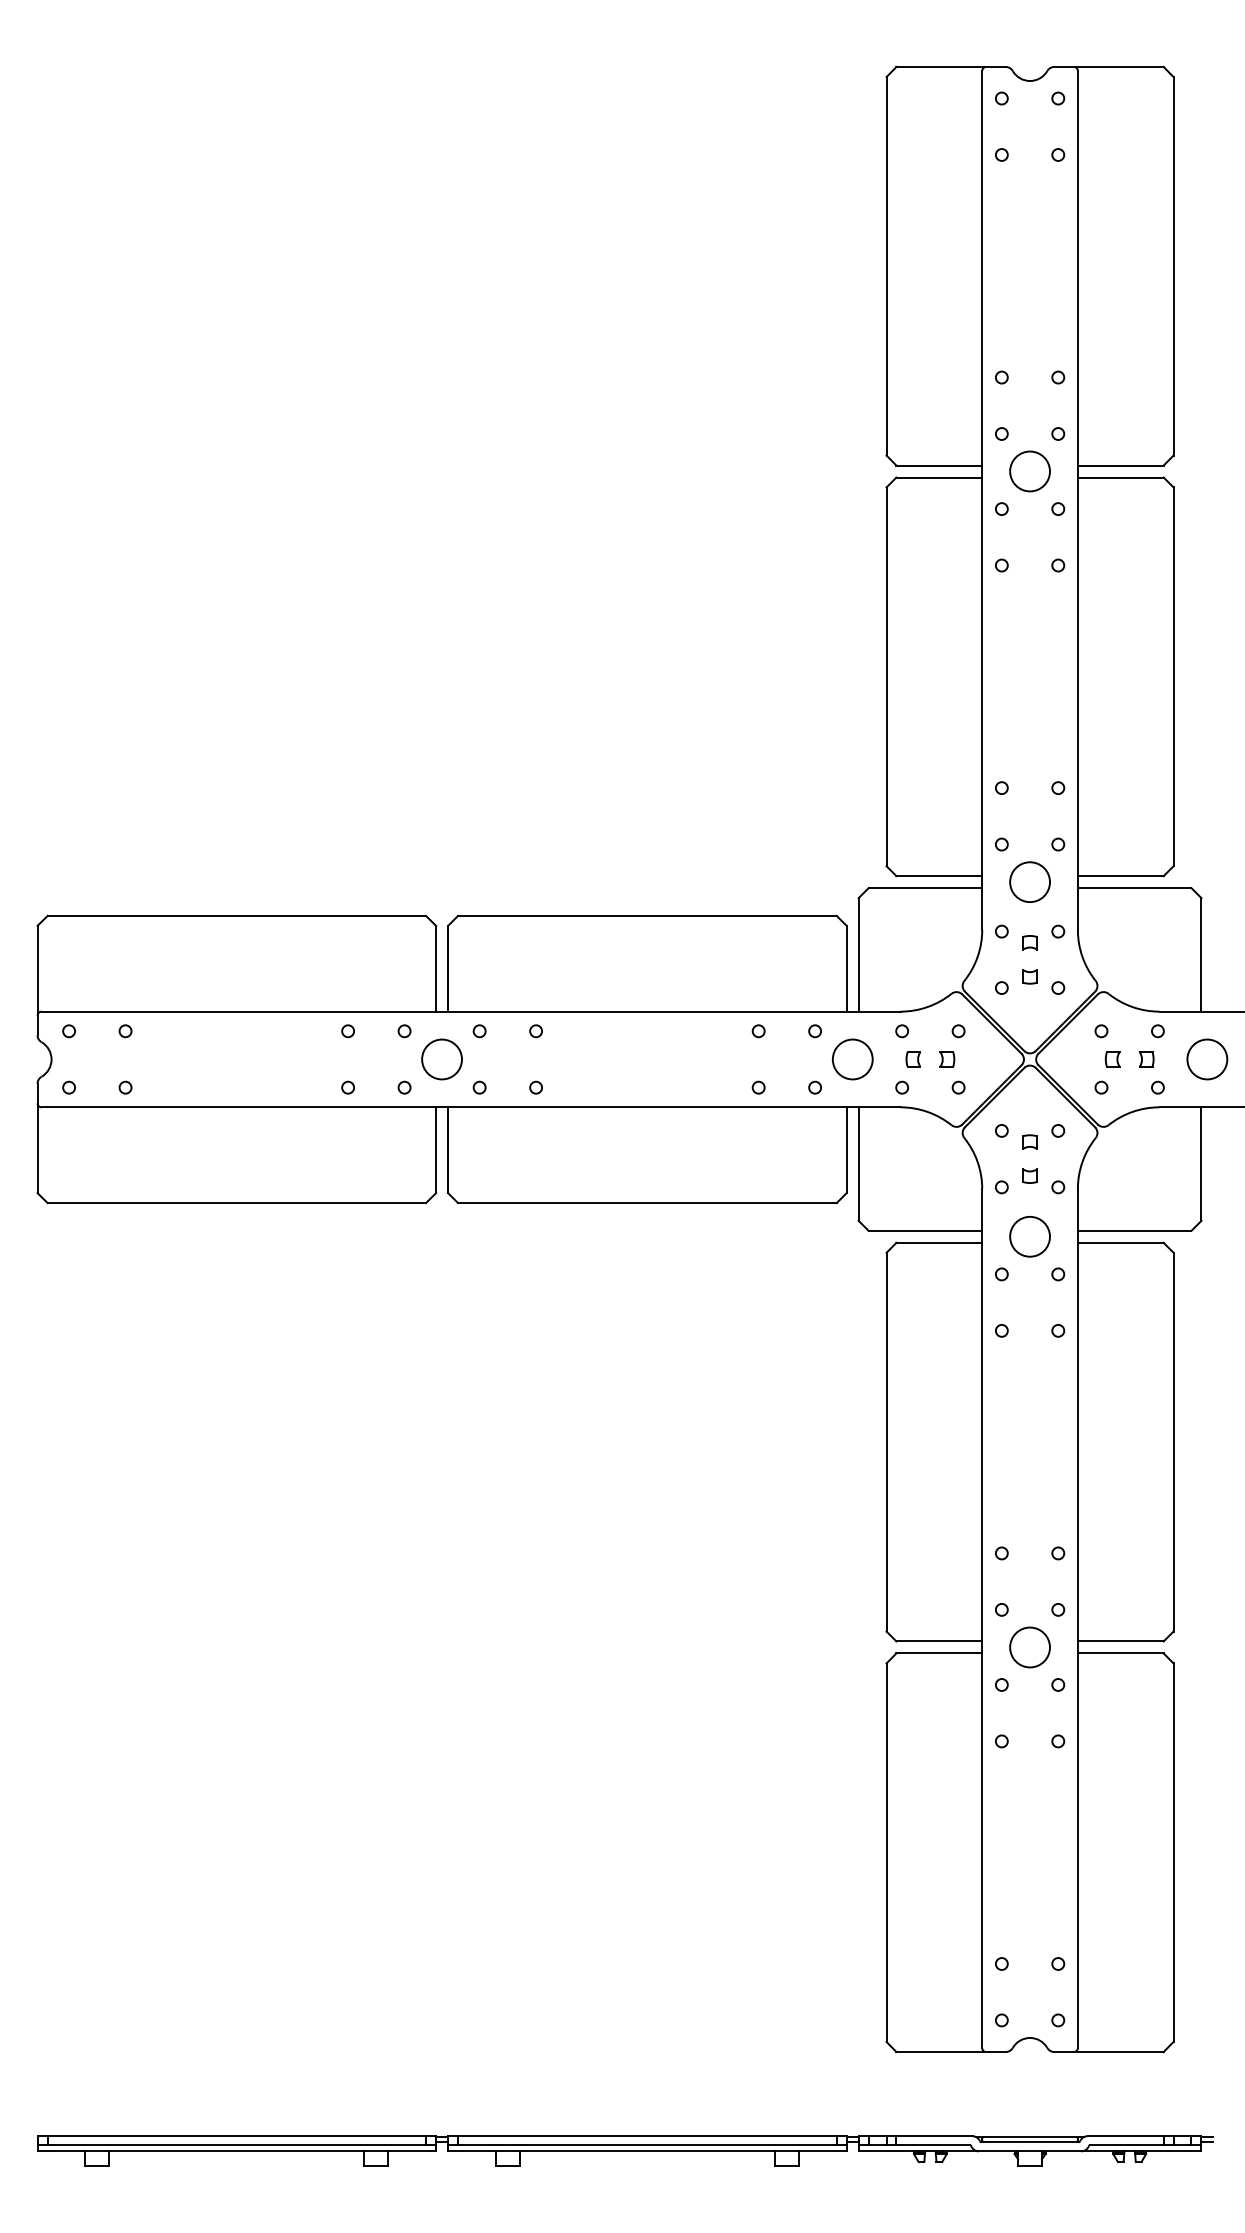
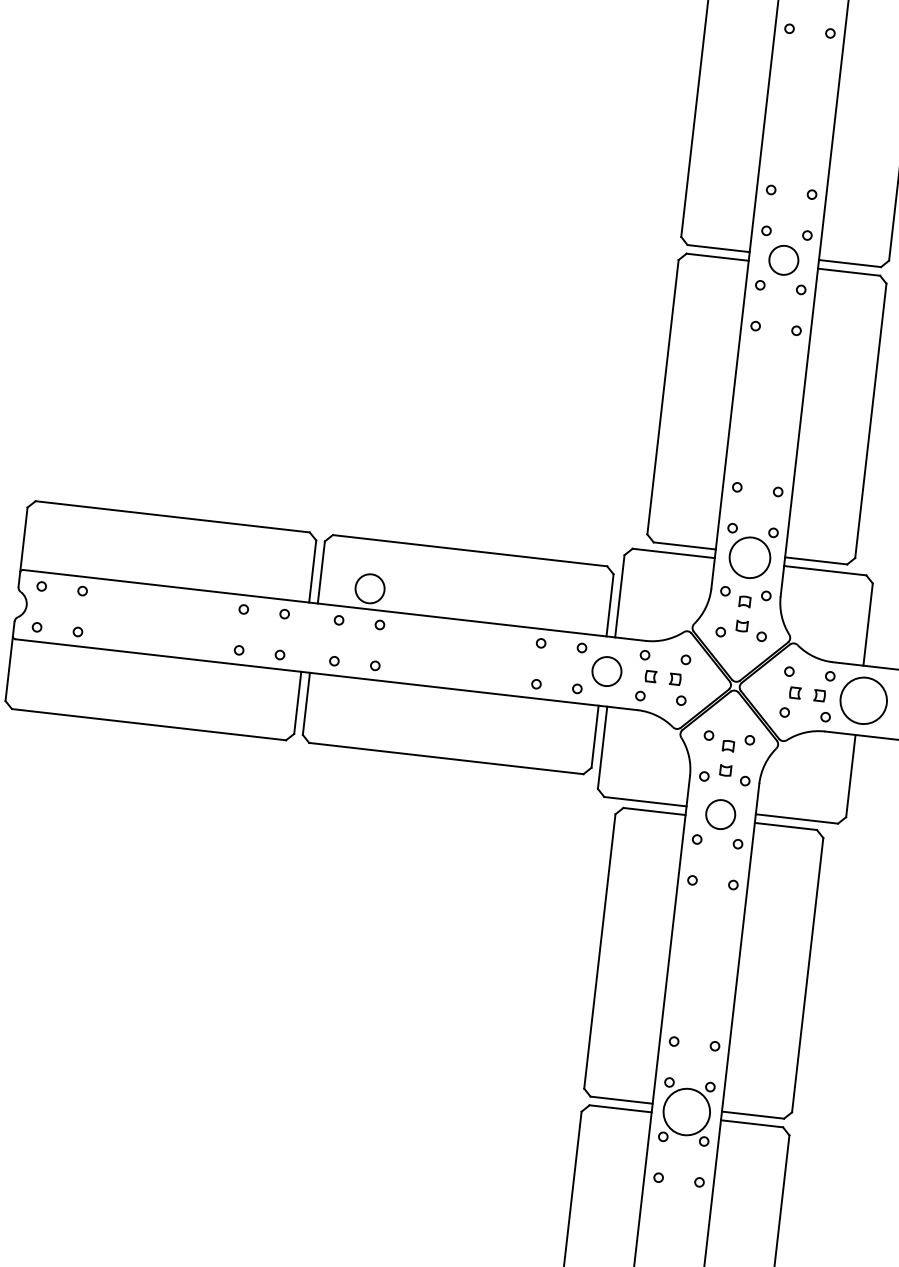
circle: (1029, 882) -> (749, 557), size x1.4
circle: (441, 1059) -> (369, 588), moved
circle: (1207, 1059) -> (863, 700), size x1.6
circle: (1029, 1647) -> (686, 1111), size x1.6

